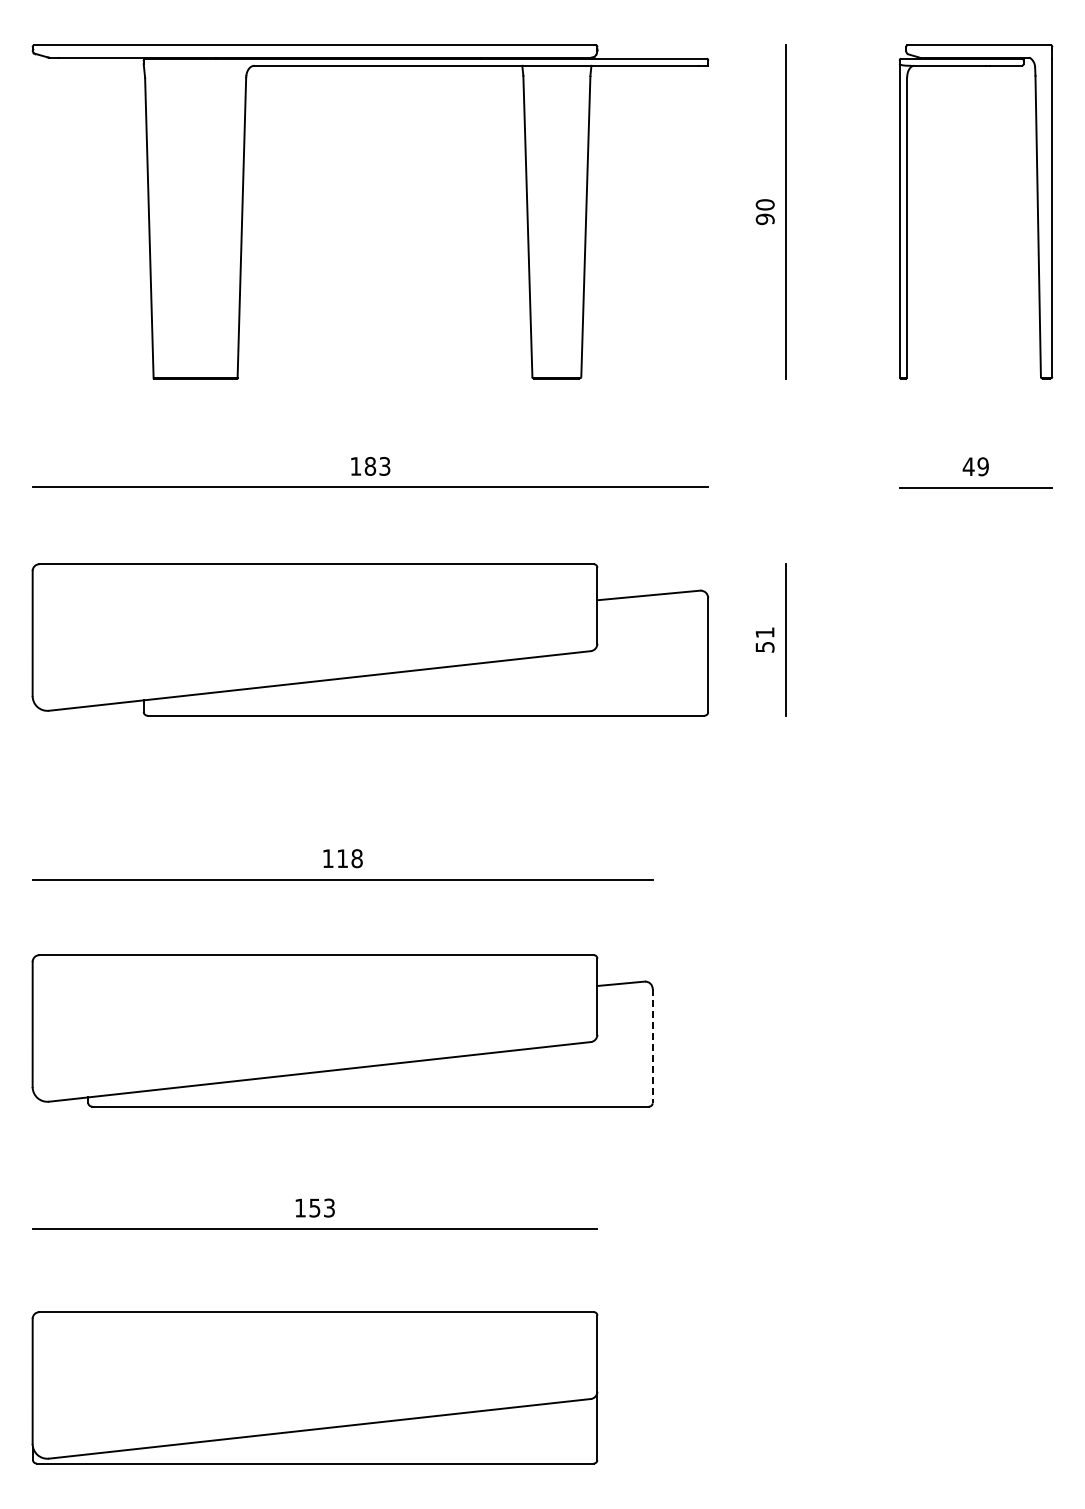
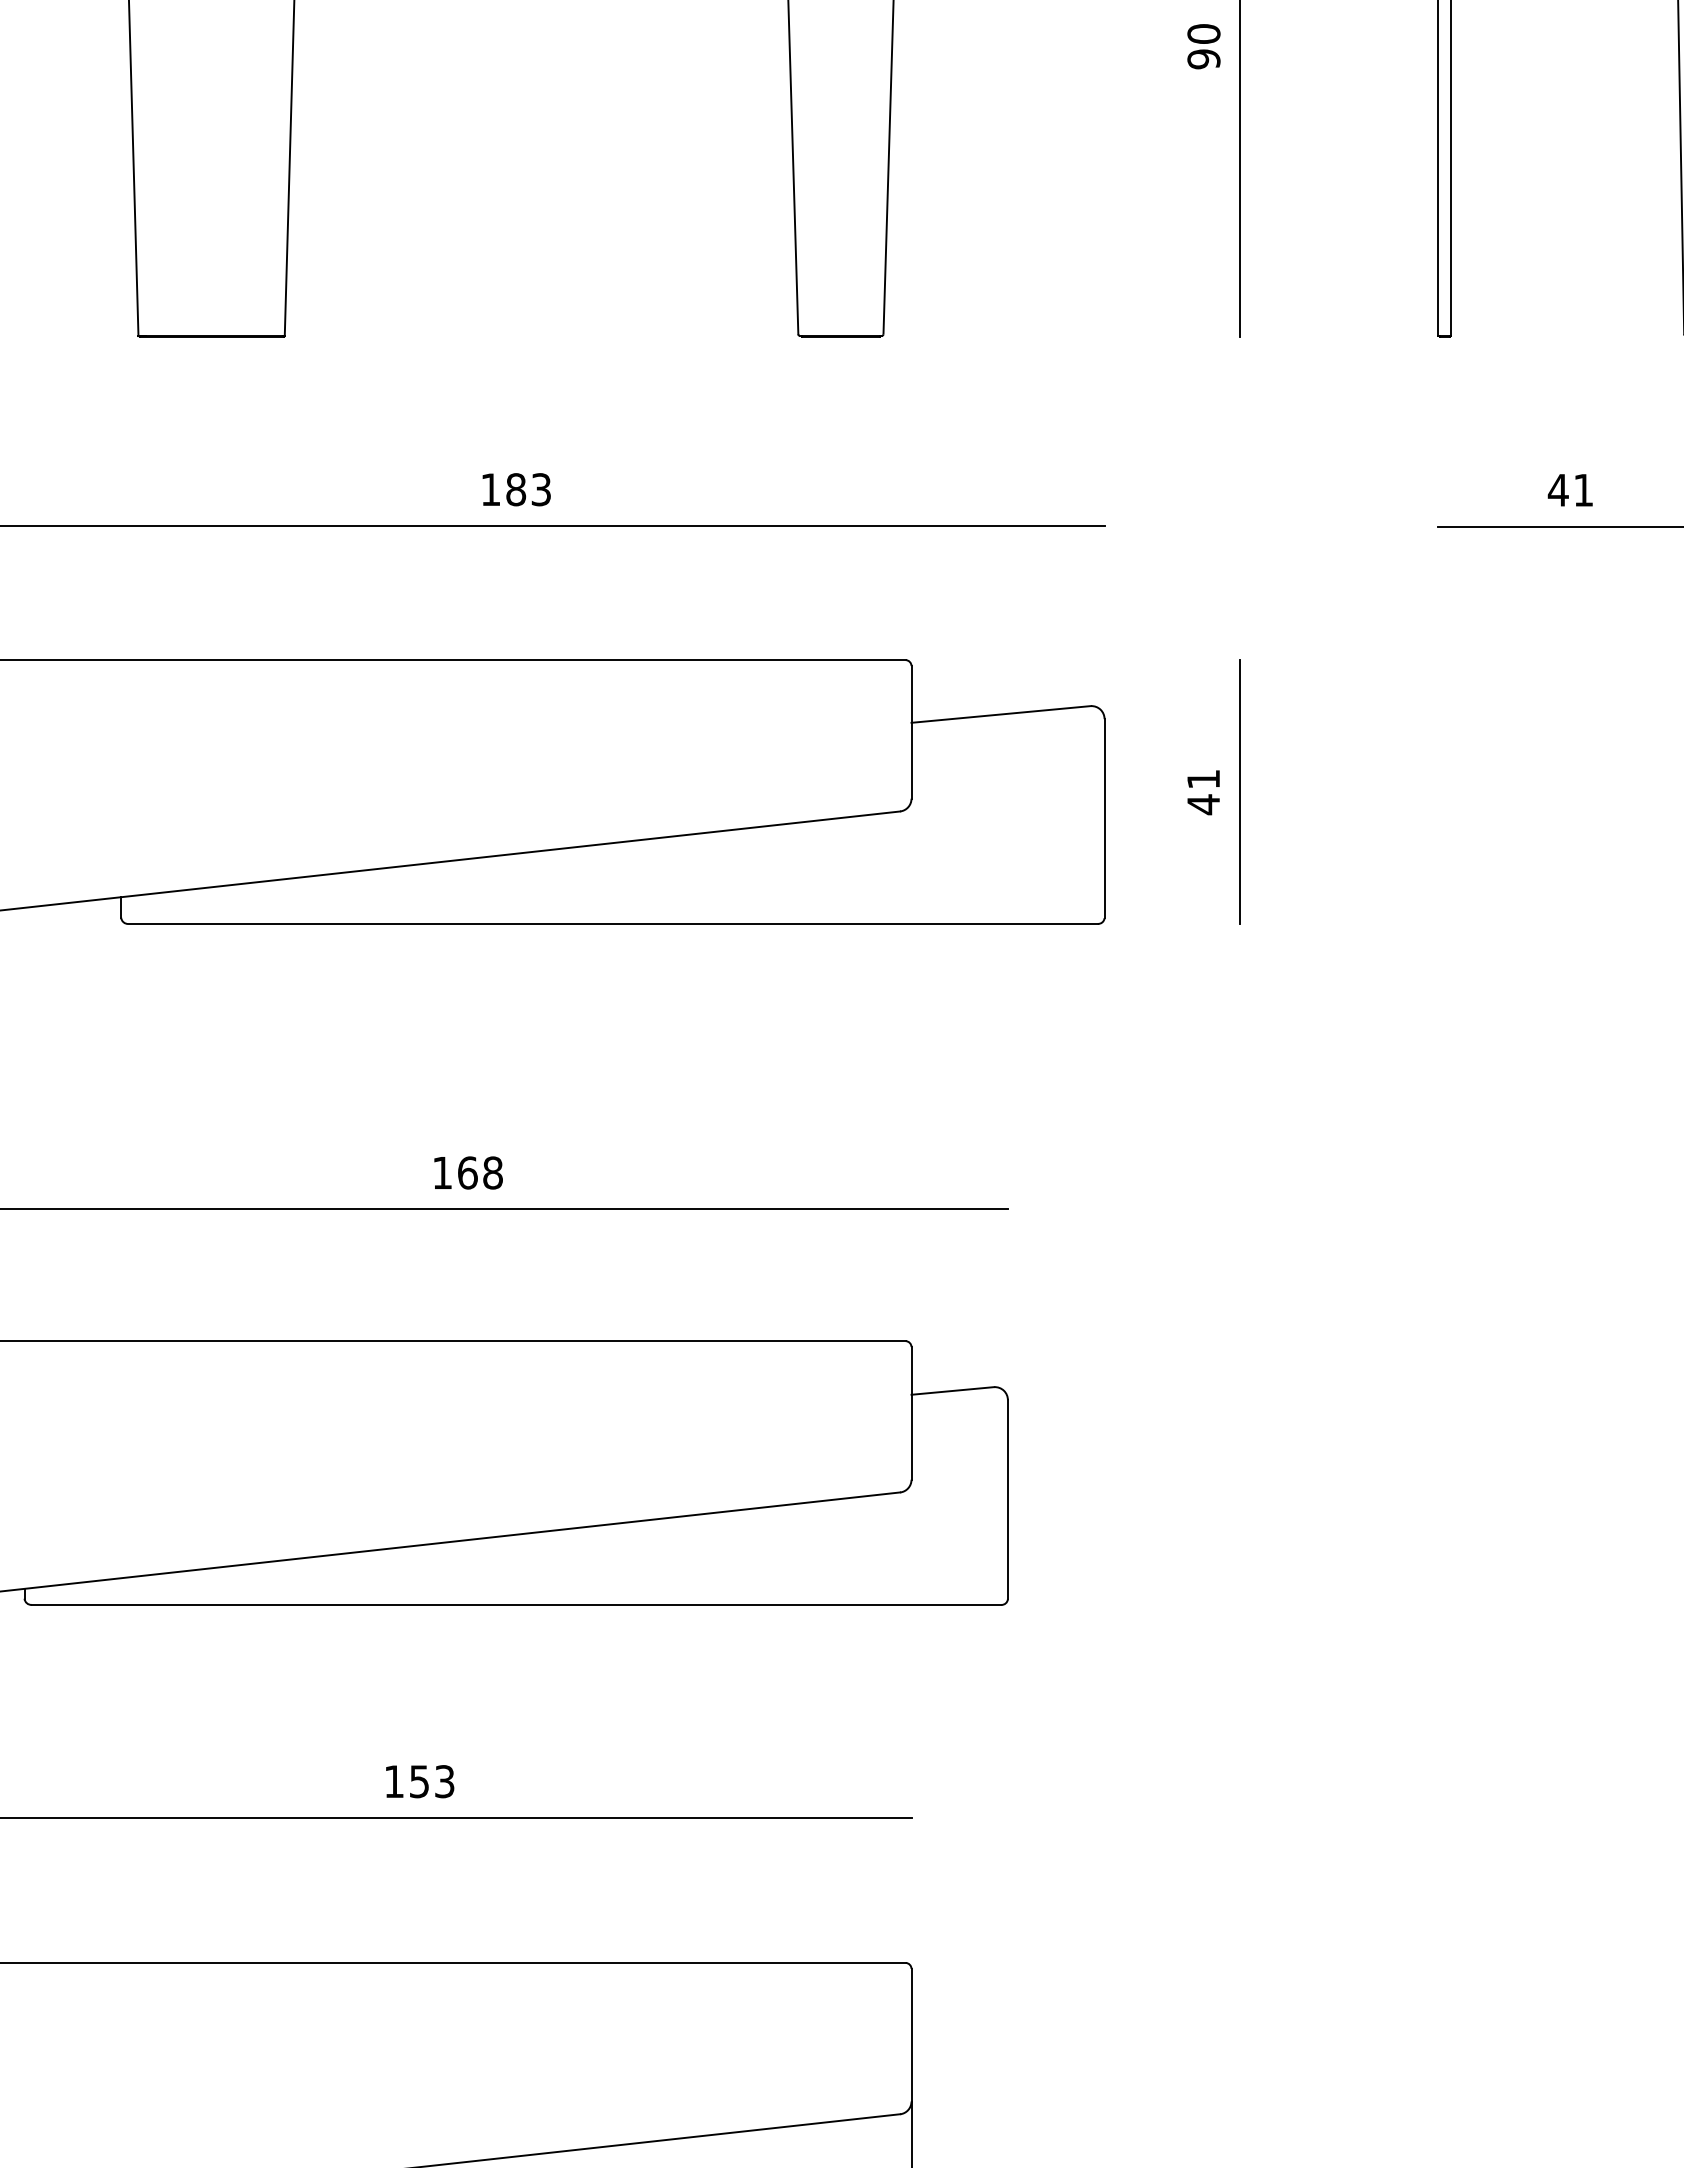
text: (982, 466) -> (1582, 489), 49 -> 41
text: (764, 647) -> (1202, 805), 51 -> 41
text: (342, 858) -> (467, 1172), 118 -> 168
line: (652, 1046) -> (1007, 1500), dashed -> solid

